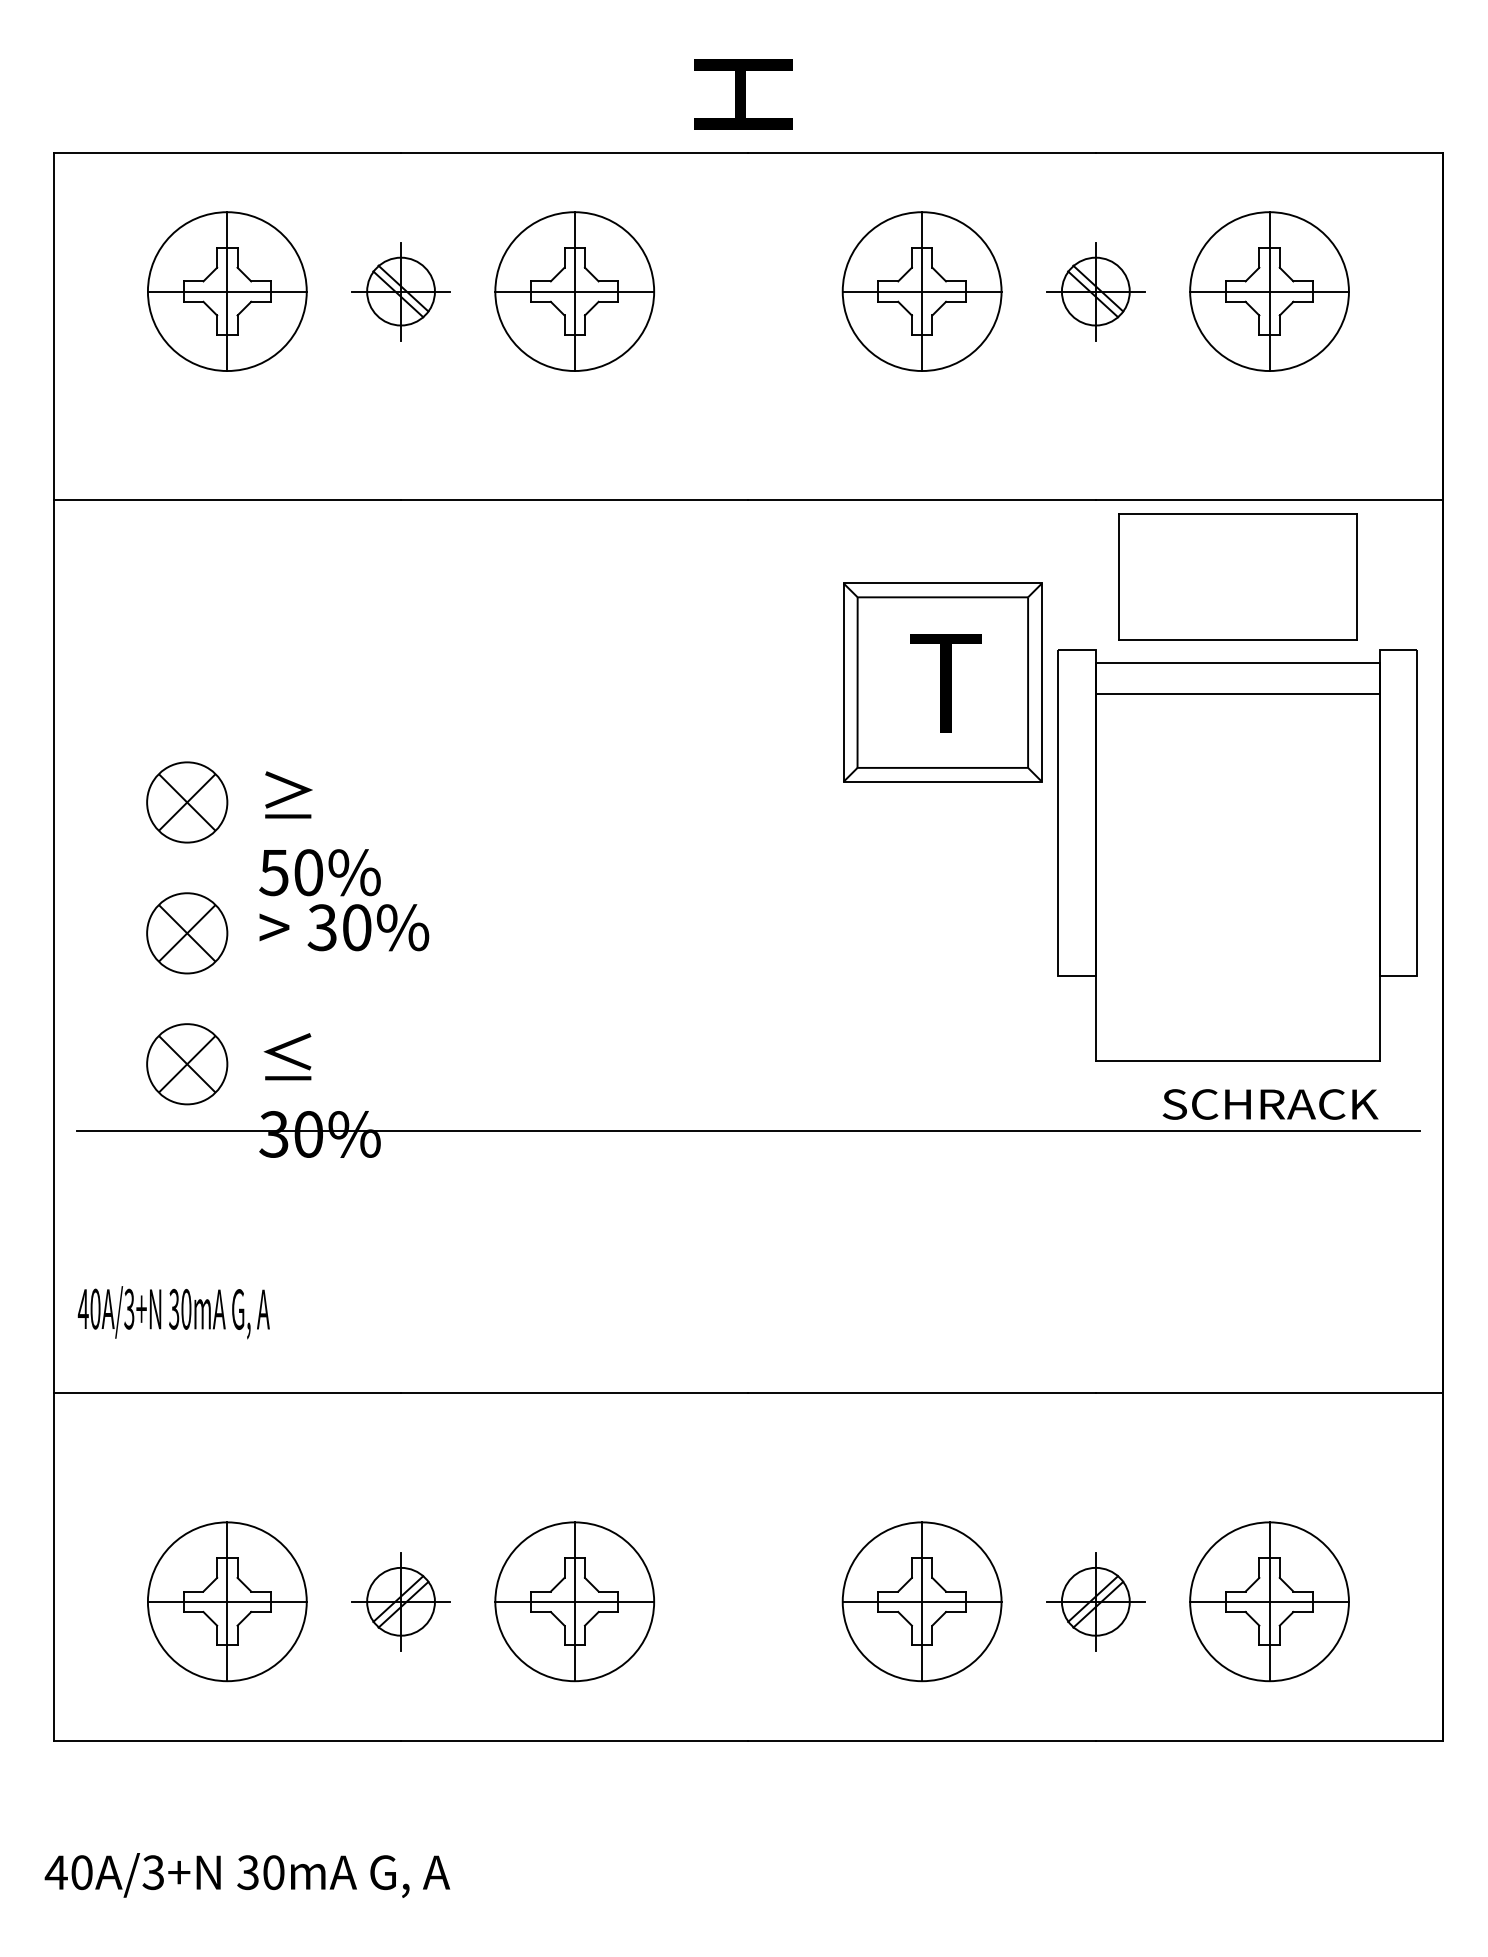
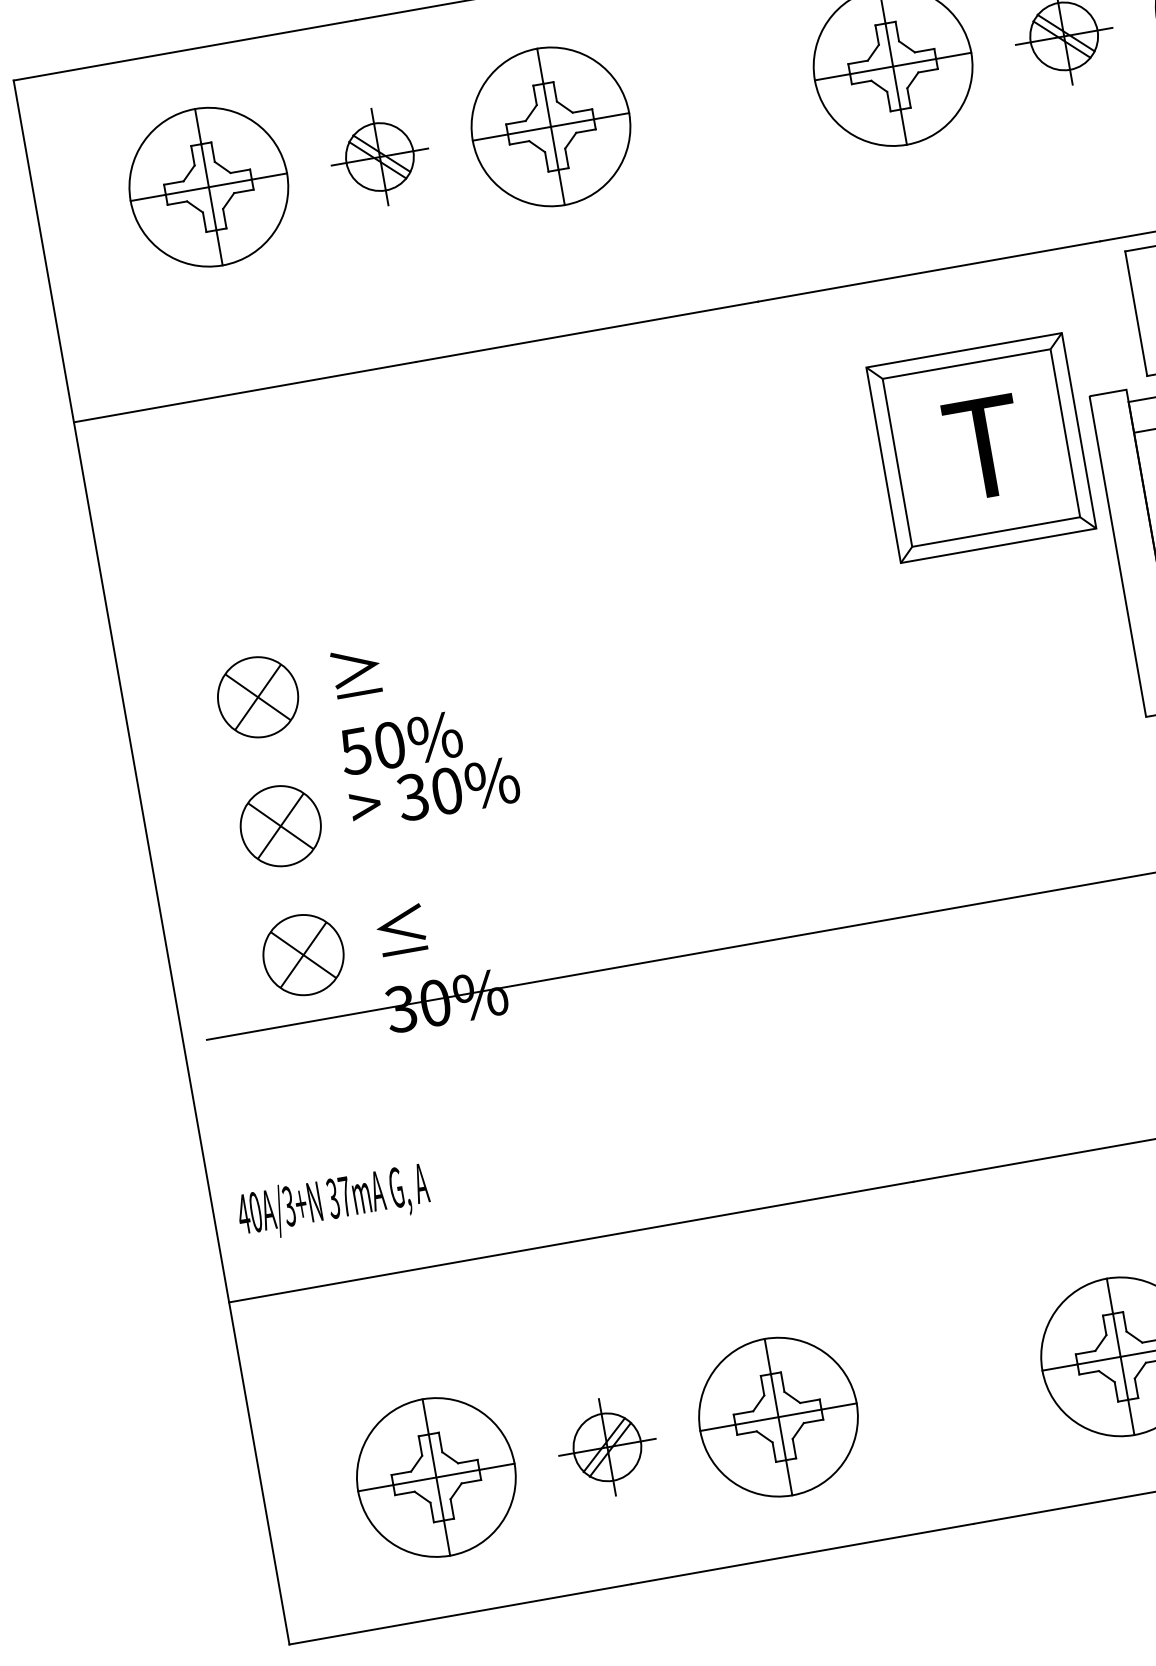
text: (186, 1308) -> (345, 1195), 30mA -> 37mA

